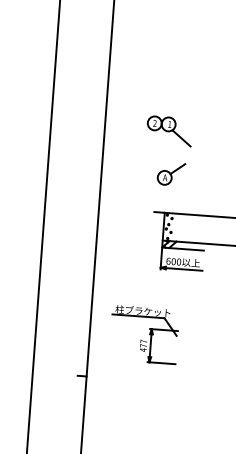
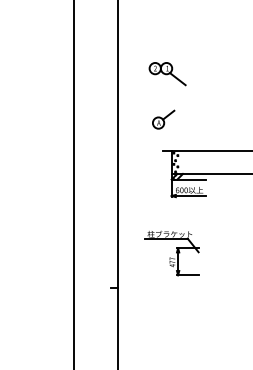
part: (169, 131) -> (167, 74), moved
part: (171, 173) -> (163, 119), moved
part: (143, 334) -> (171, 253), moved

